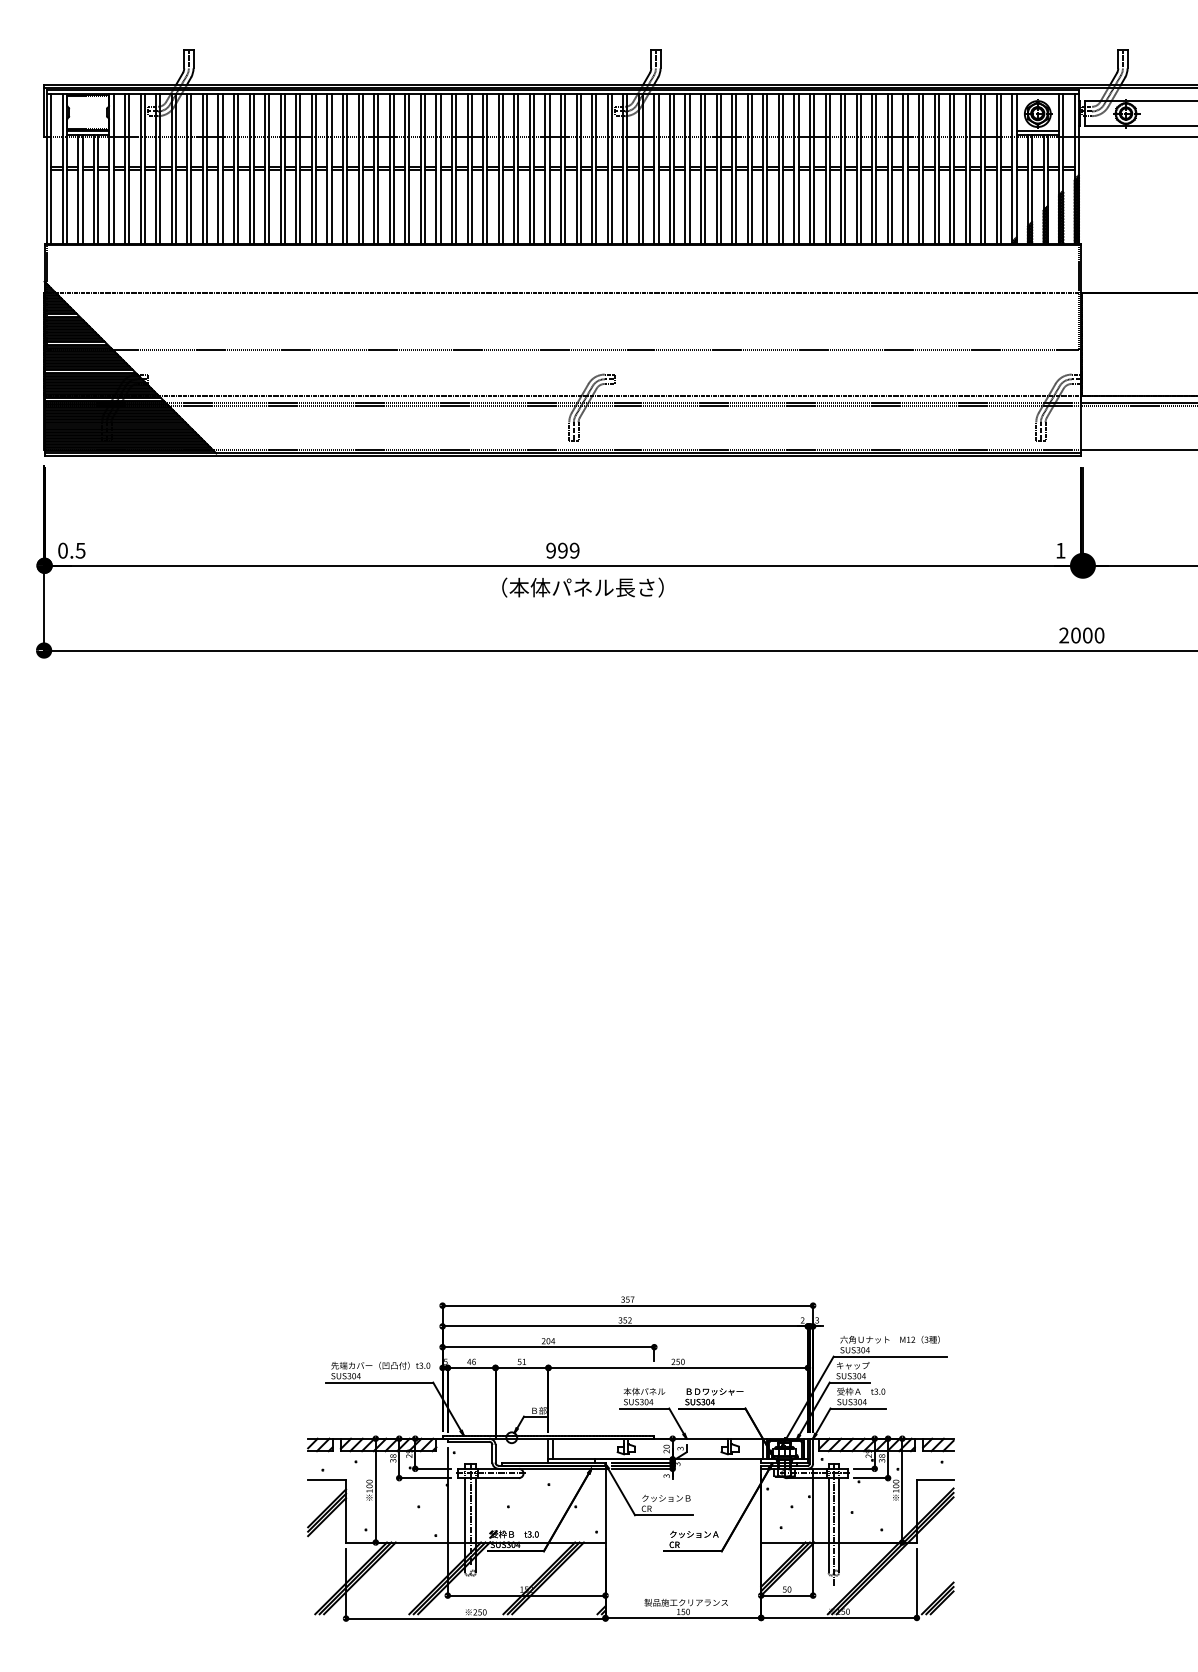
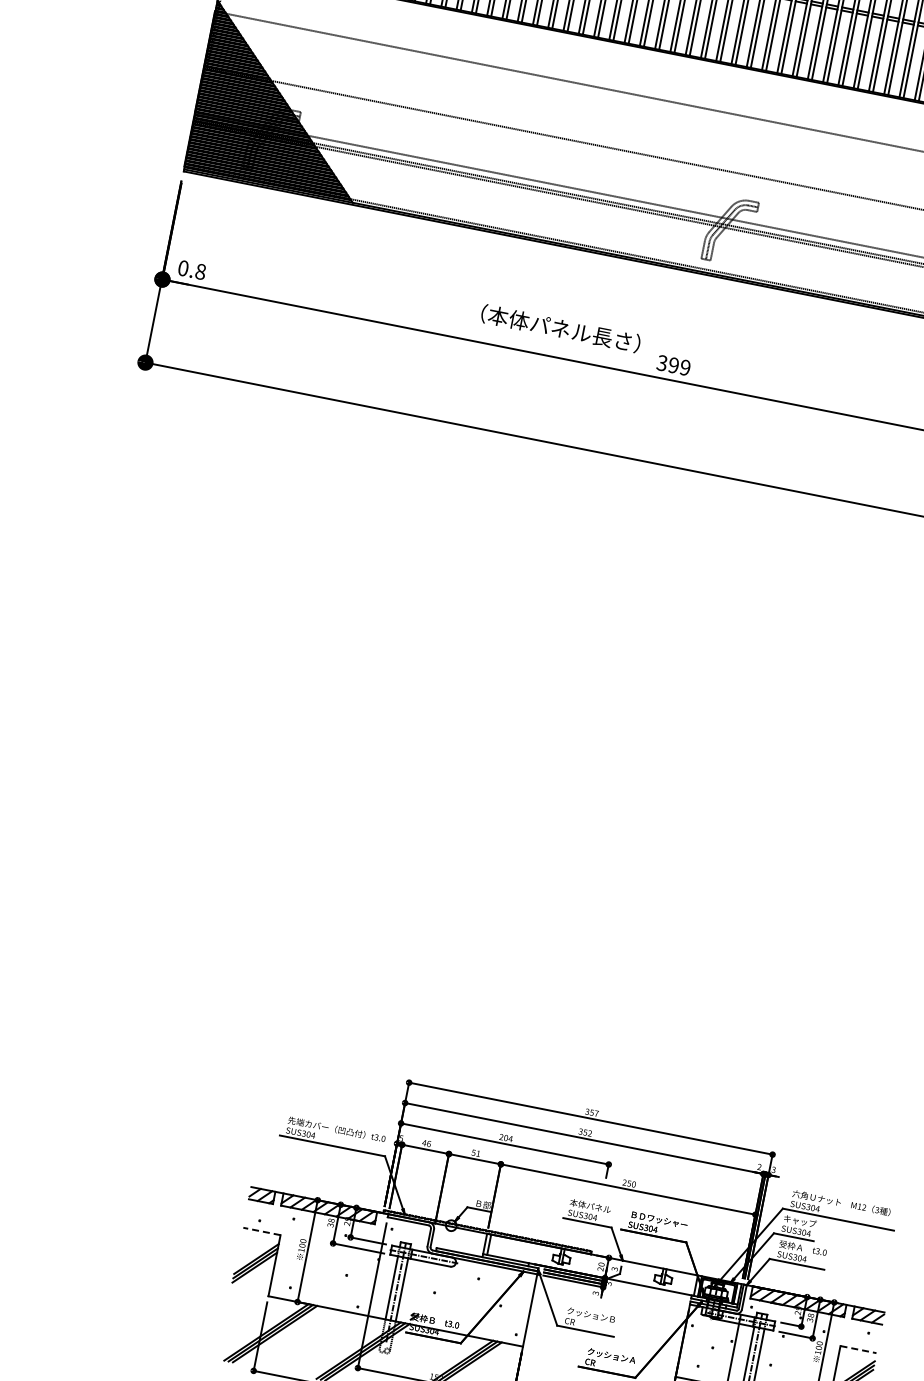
text: (80, 550) -> (200, 271), 0.5 -> 0.8
text: (550, 550) -> (661, 362), 999 -> 399
text: (582, 587) -> (560, 328), moved
line: (327, 1480) -> (262, 1231), solid -> dashed
line: (935, 1480) -> (858, 1349), solid -> dashed

